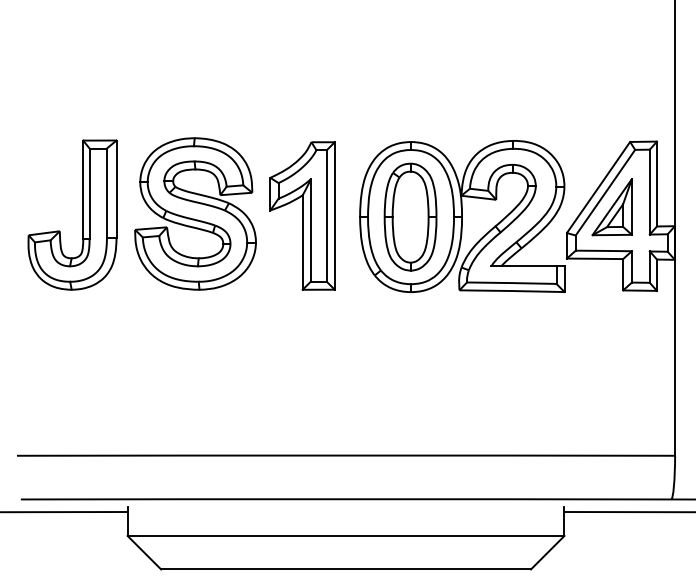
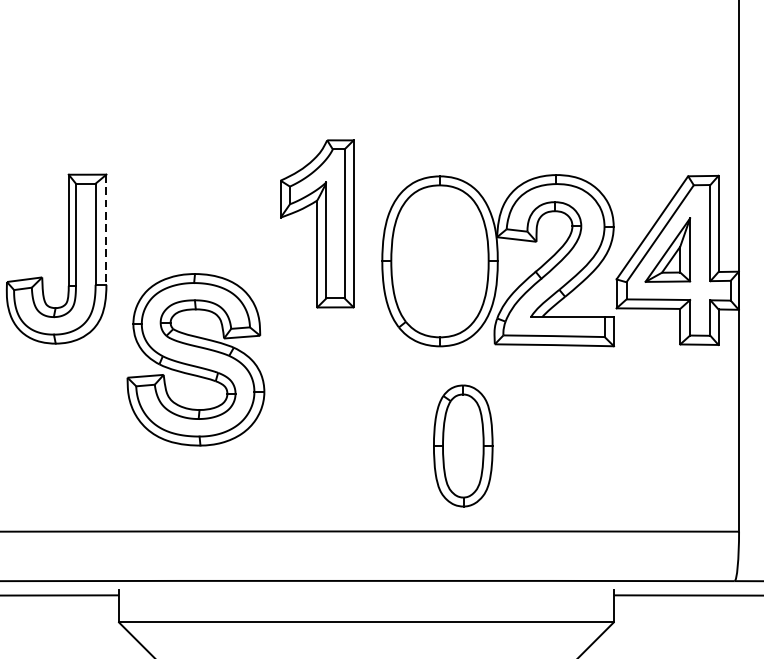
line: (116, 189) -> (106, 230), solid -> dashed
part: (195, 213) -> (195, 359), moved
part: (302, 215) -> (317, 223), moved
part: (410, 216) -> (463, 445), moved

